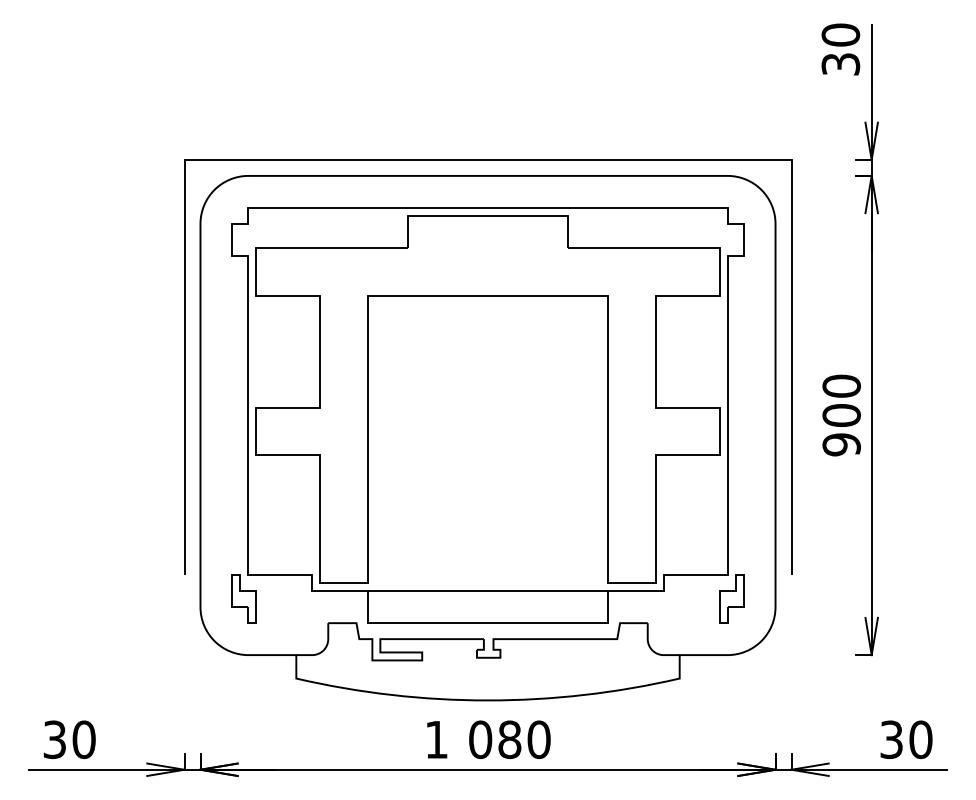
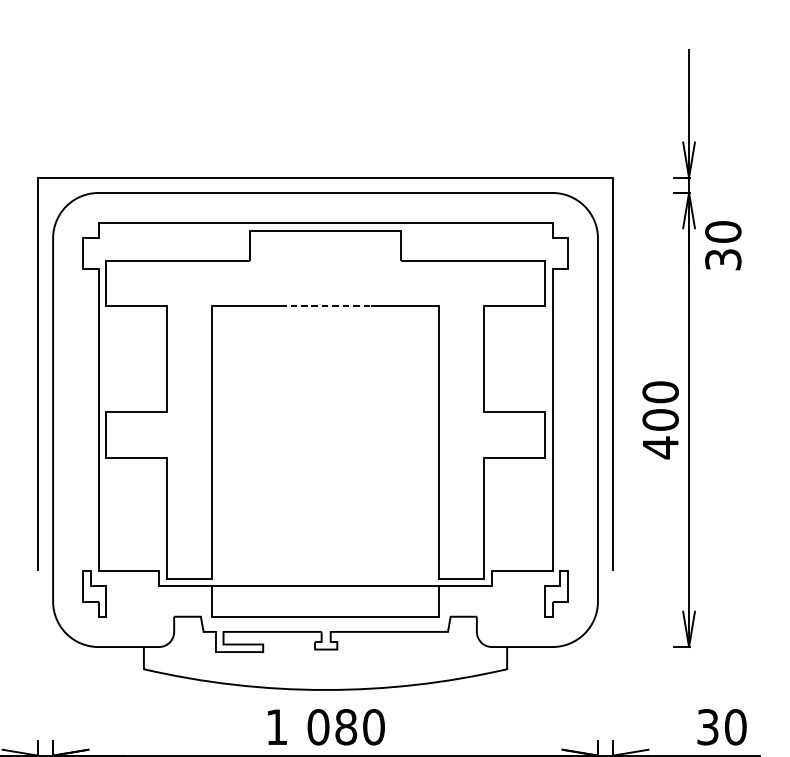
text: (840, 49) -> (722, 245), moved
line: (488, 295) -> (325, 306), solid -> dashed
text: (841, 444) -> (660, 447), 900 -> 400

